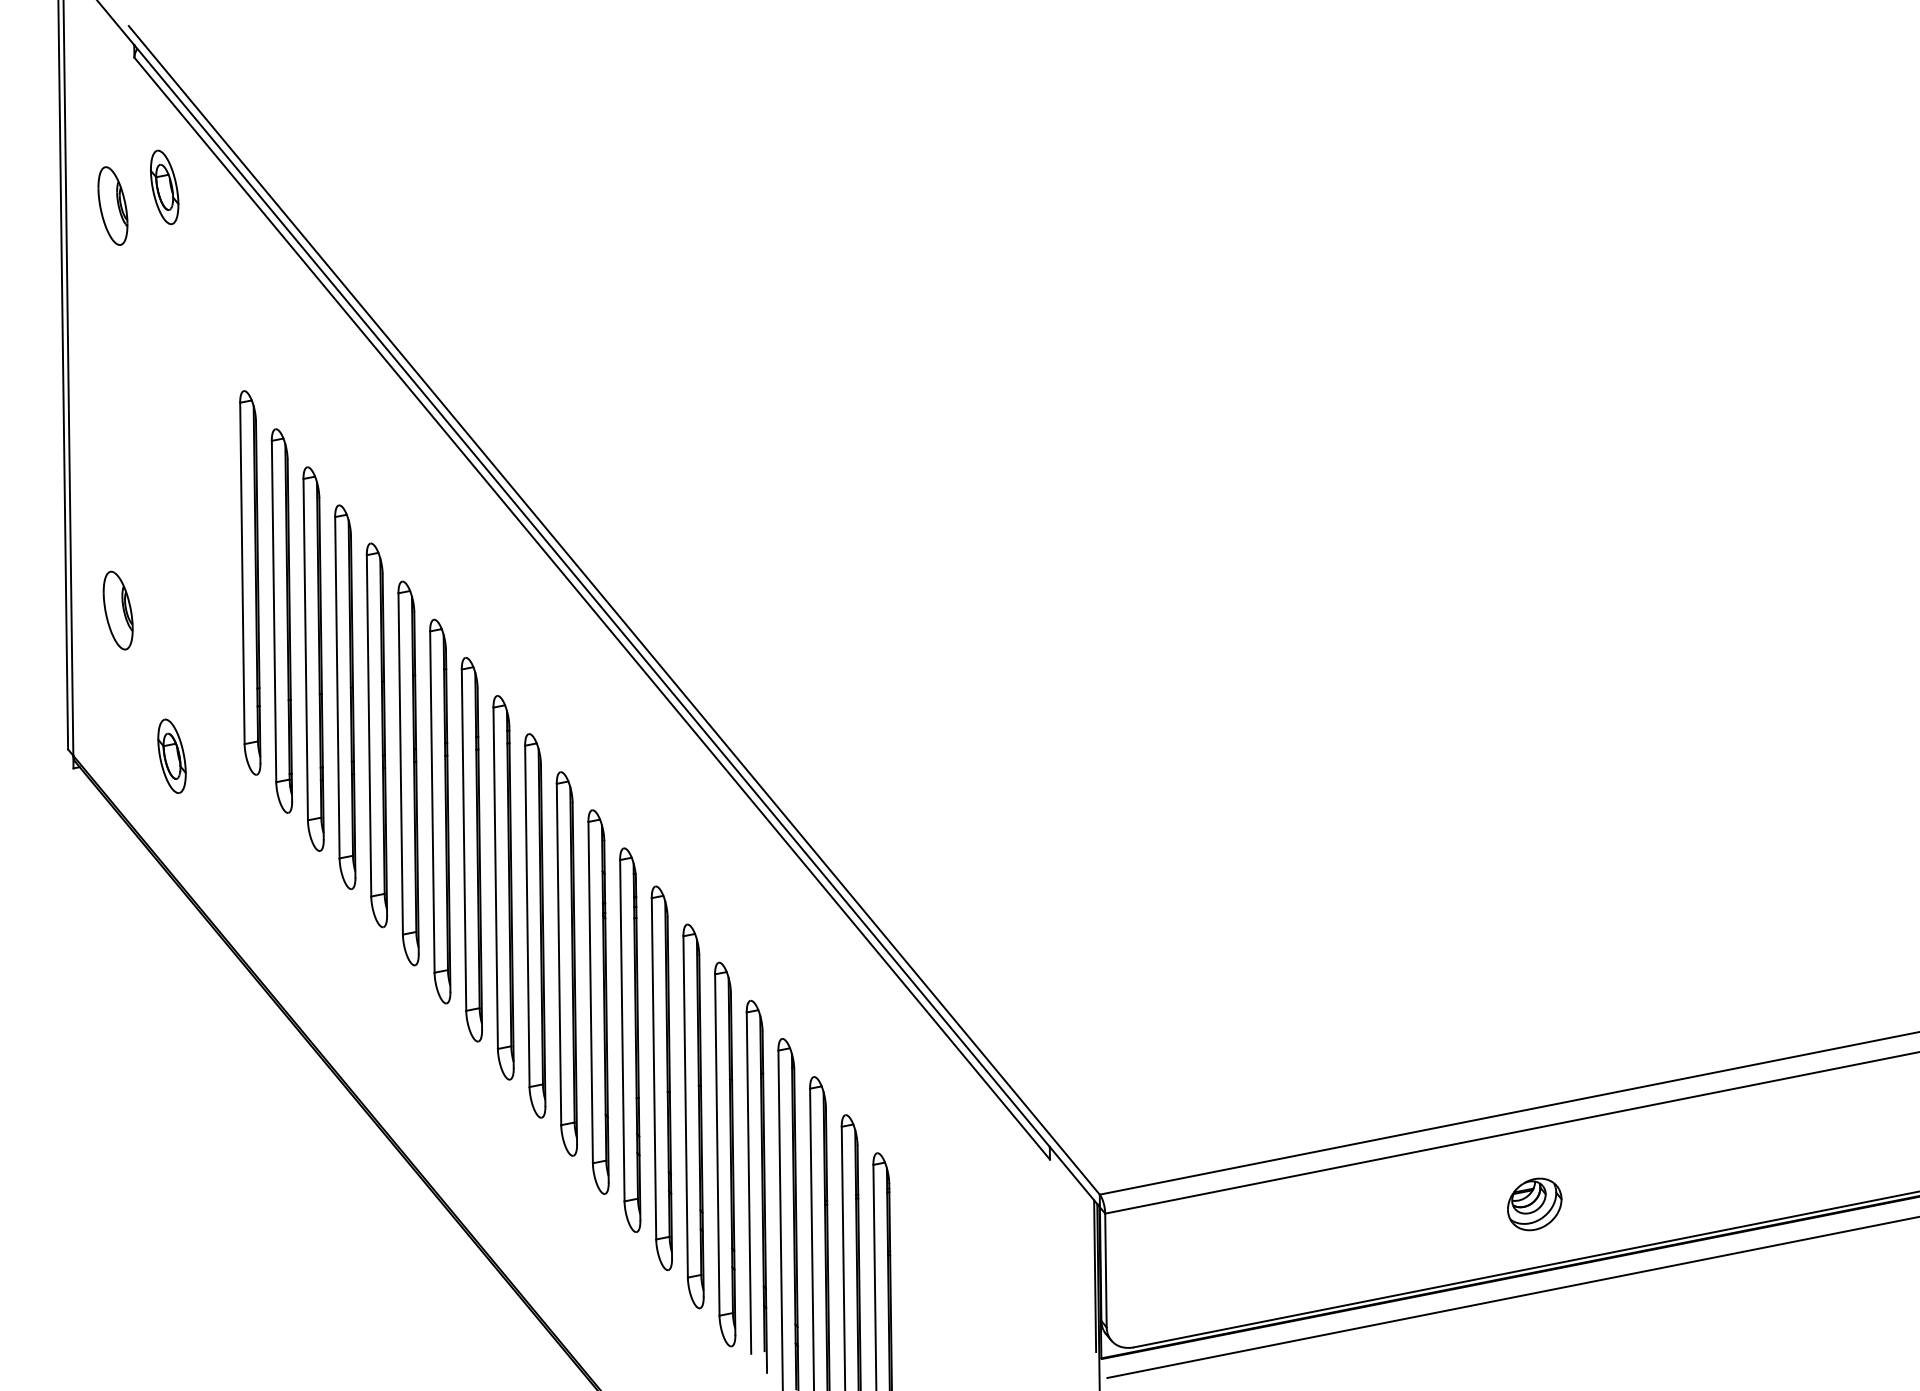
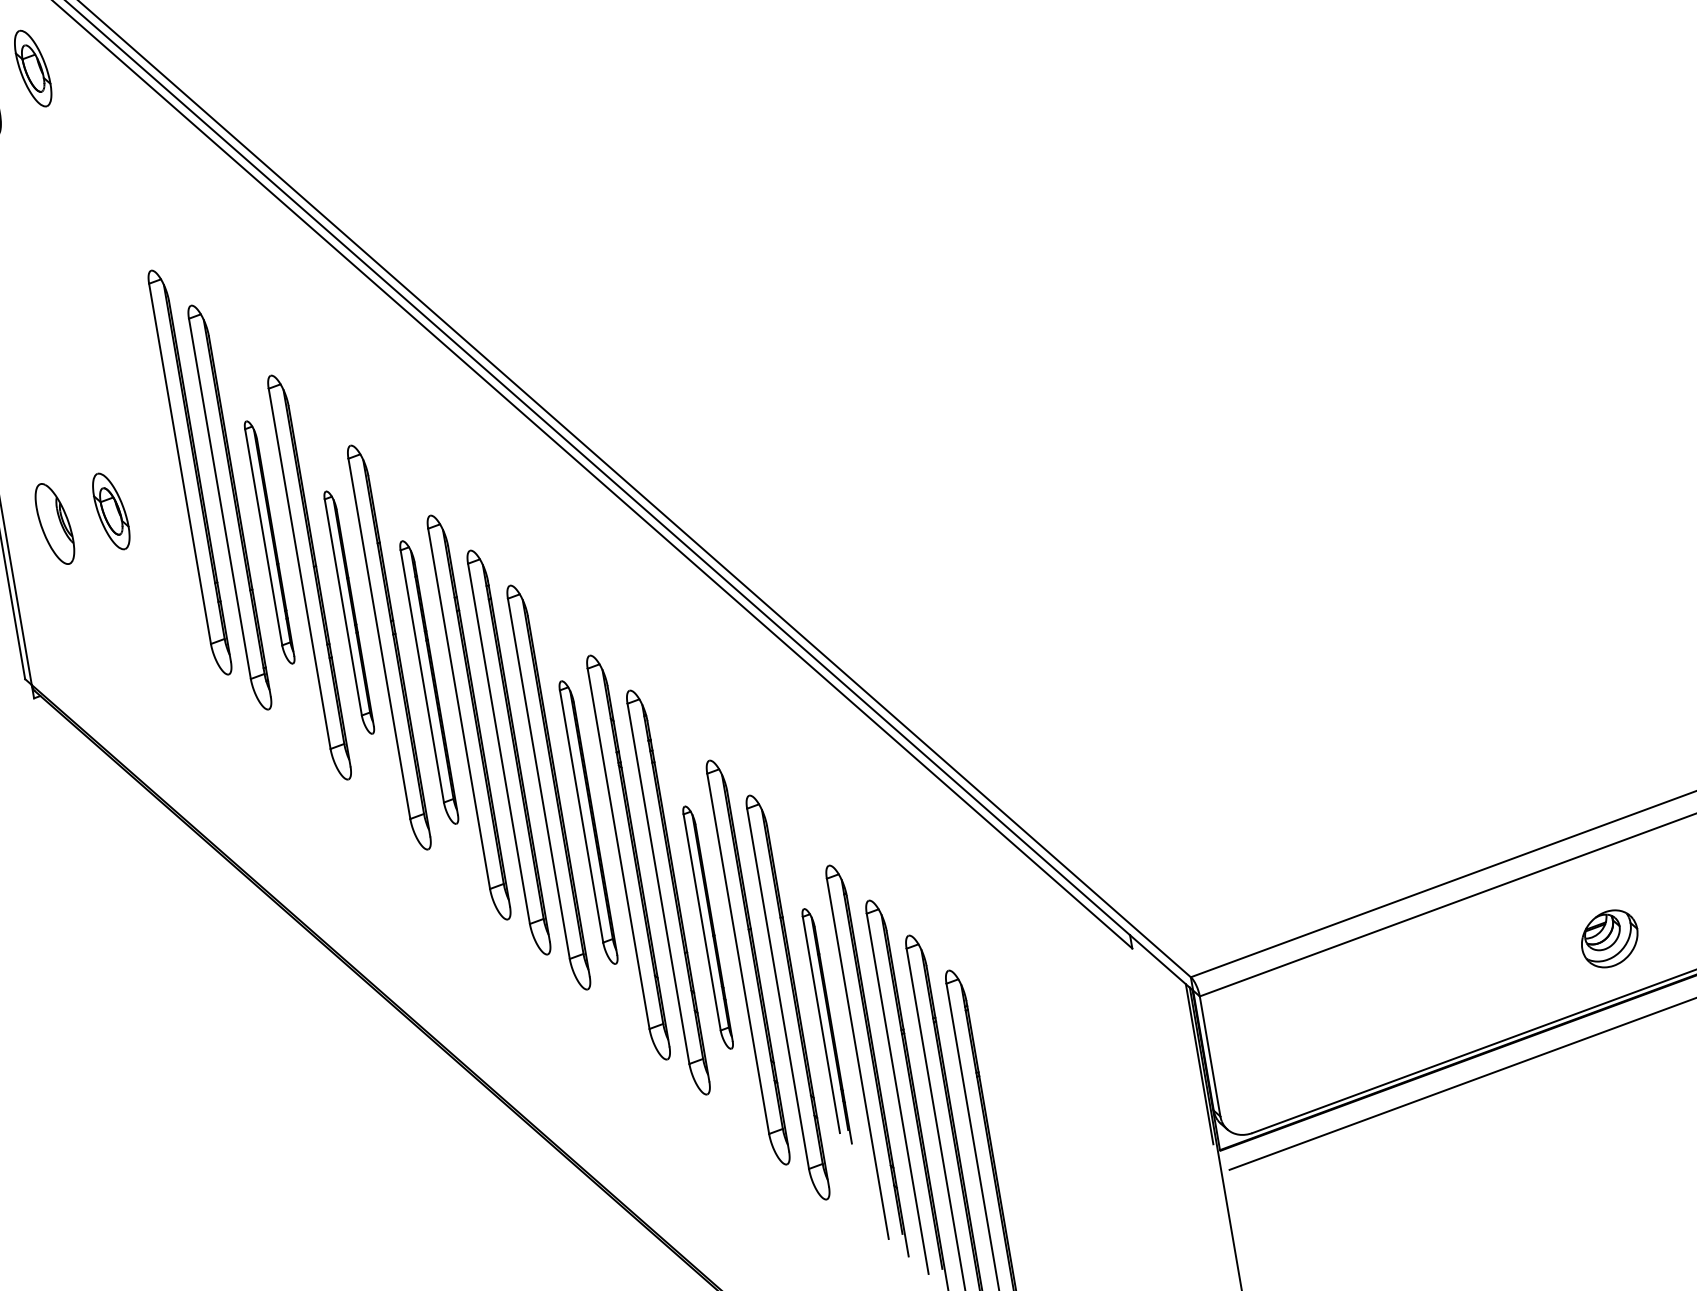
part: (313, 658) -> (269, 541), size x0.6
part: (376, 735) -> (349, 612), size x0.6
part: (171, 755) -> (110, 510), moved
part: (440, 811) -> (429, 682), size x0.7
part: (566, 963) -> (588, 822), size x0.7
part: (661, 1078) -> (707, 927), size x0.6
part: (756, 1186) -> (826, 1026), size x0.6
part: (1534, 1204) -> (1609, 938), moved

